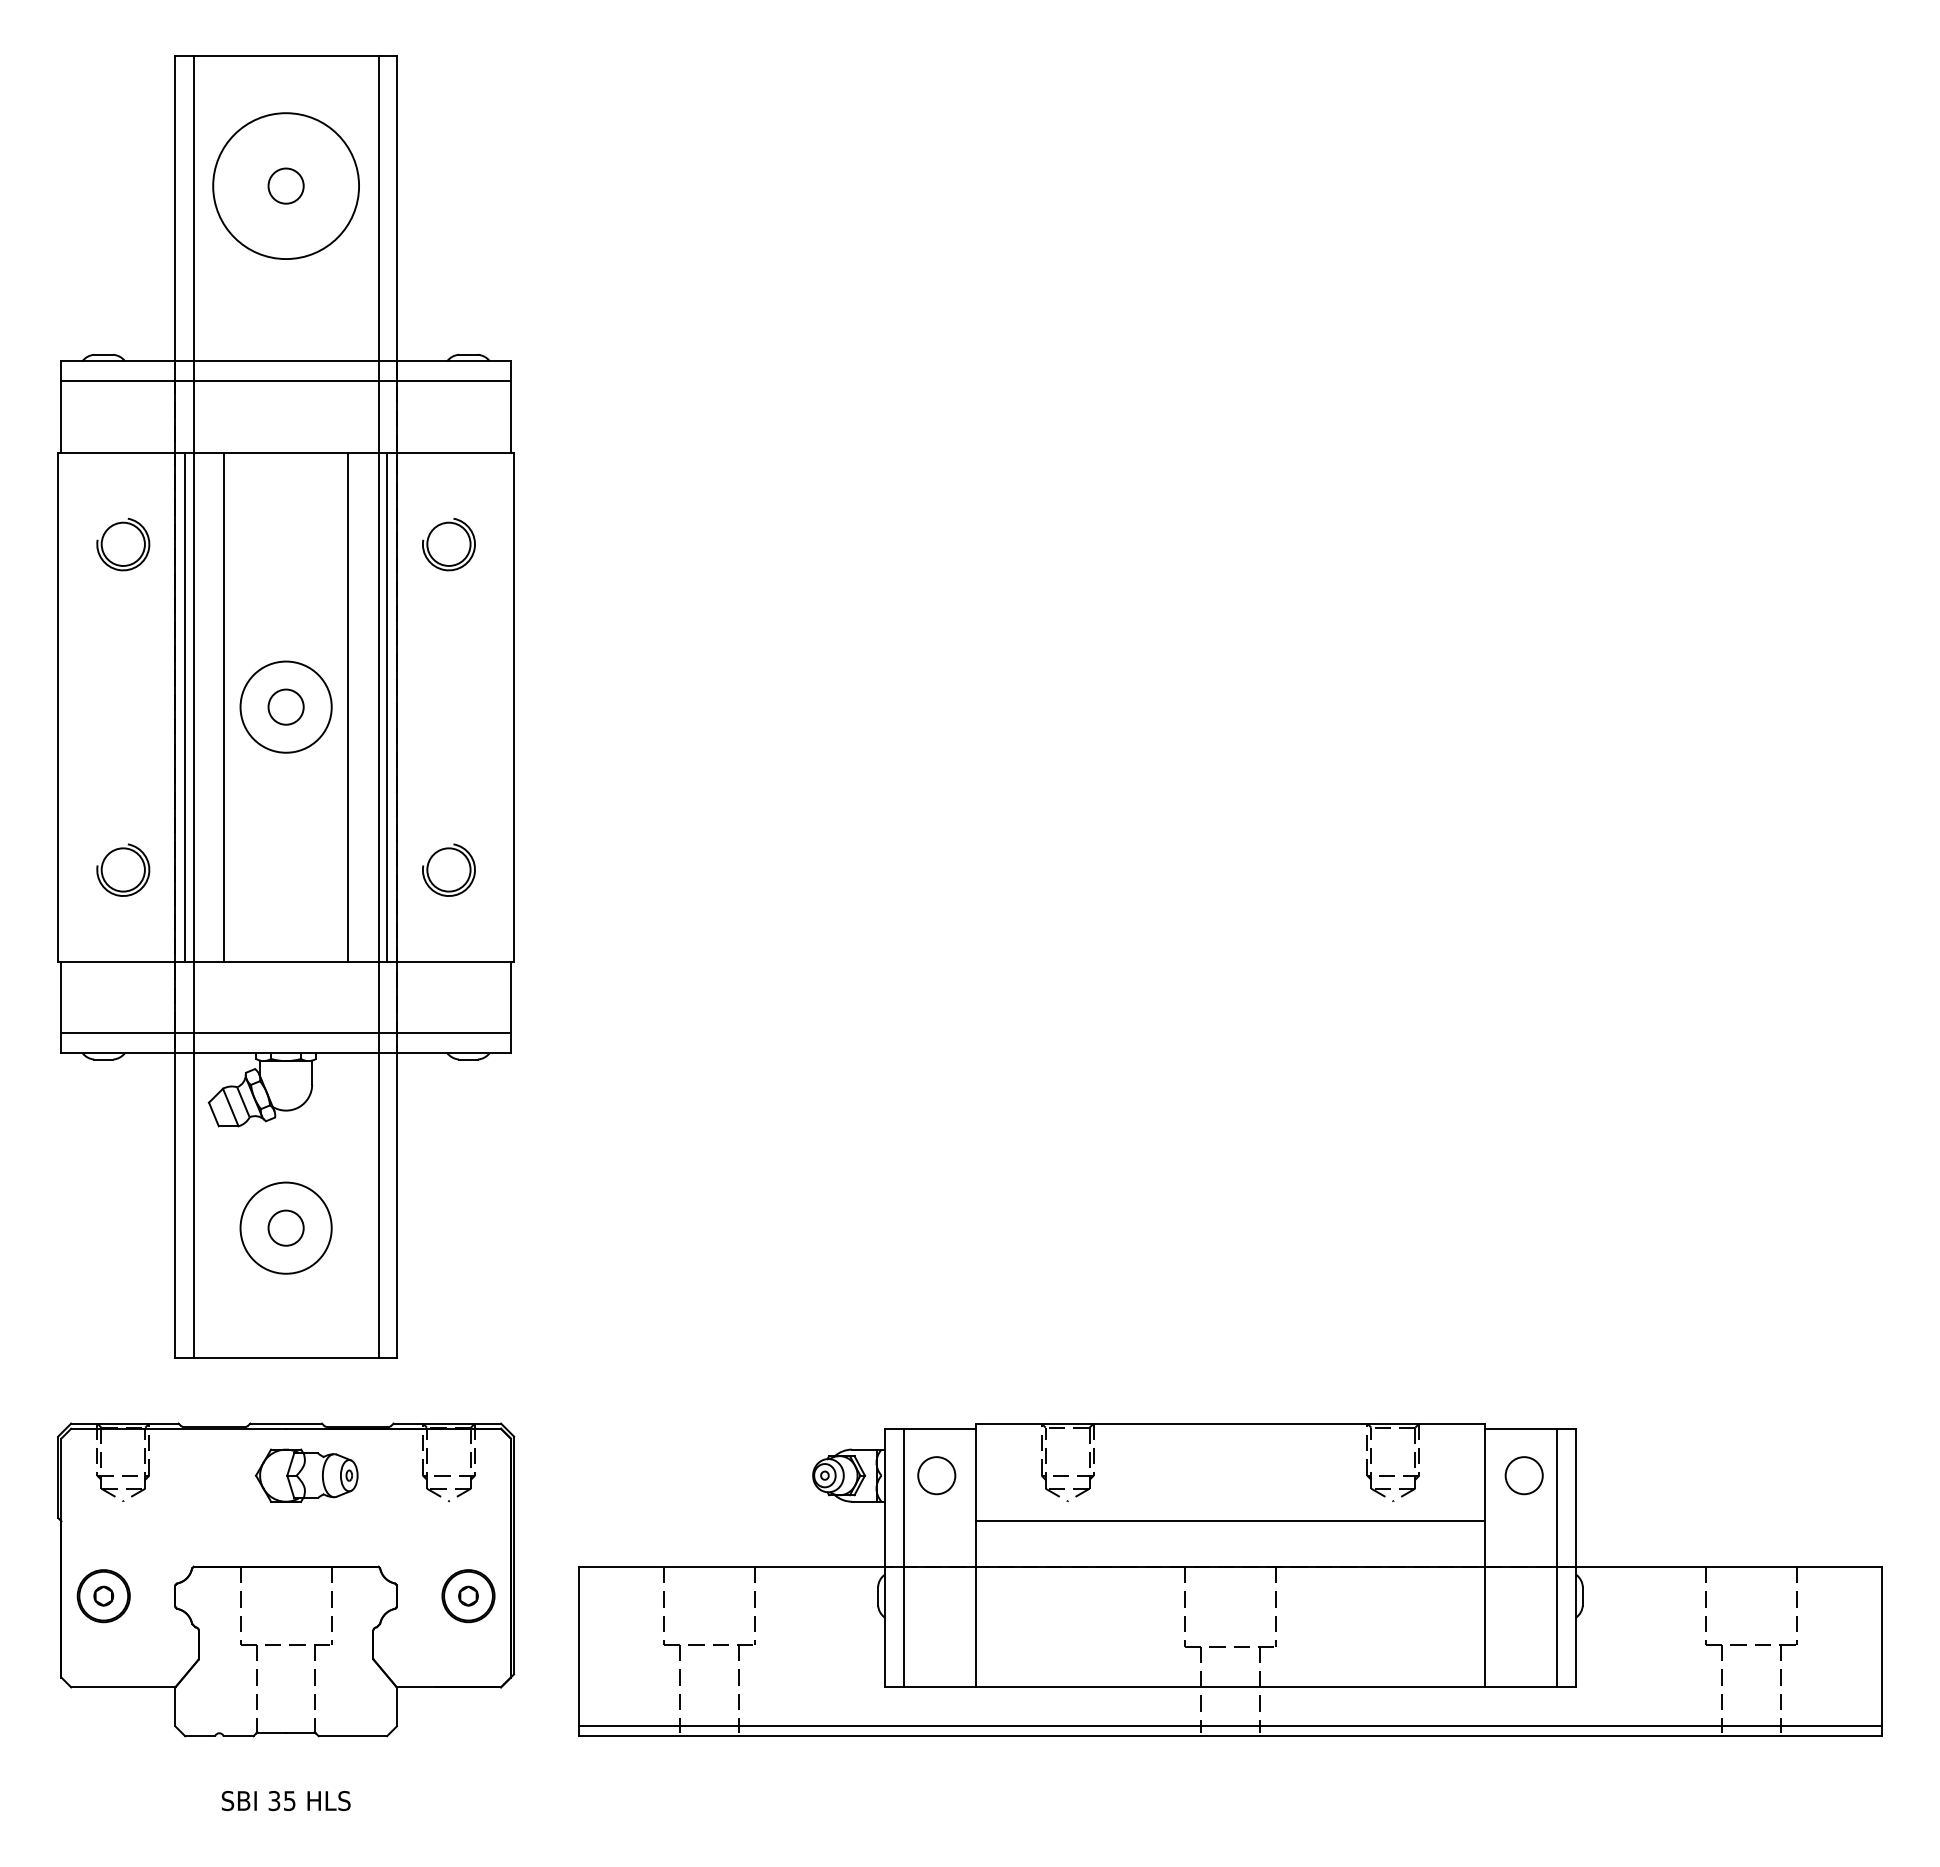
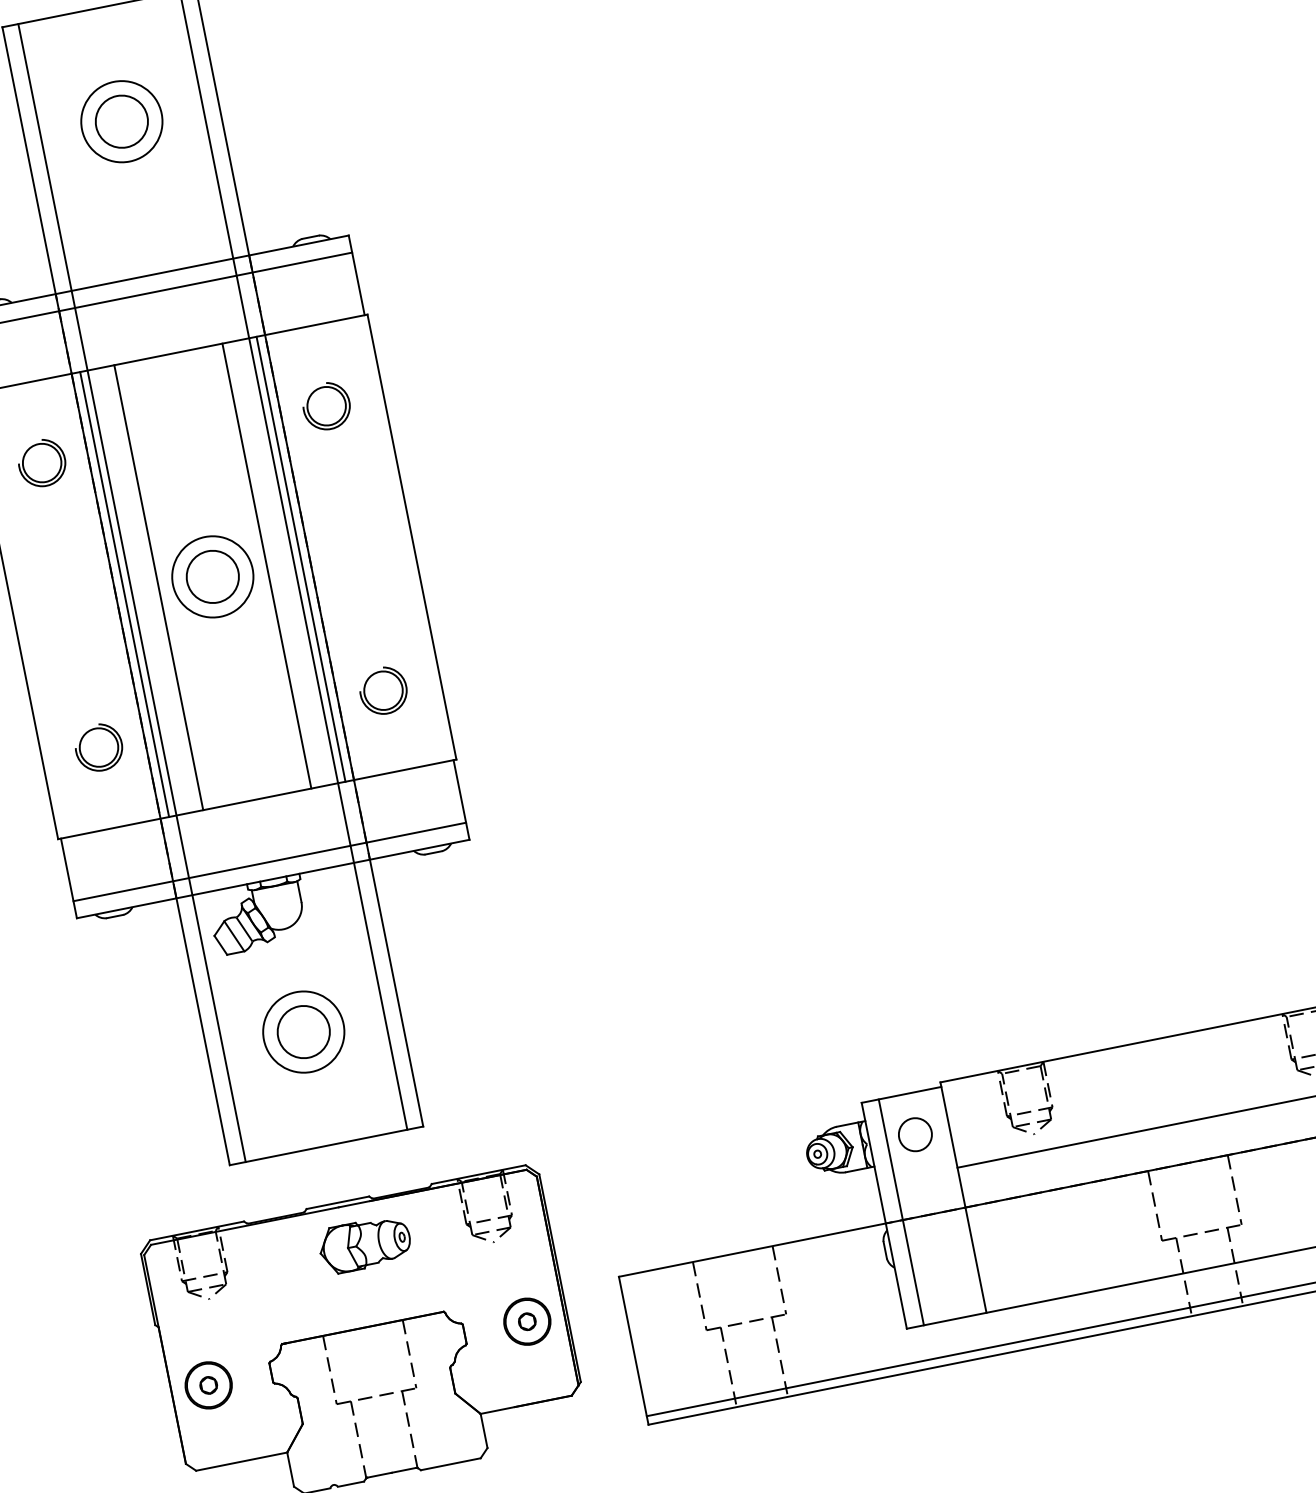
circle: (285, 185) -> (121, 121), size x0.62
circle: (285, 185) -> (121, 121), size x1.67
circle: (285, 706) -> (212, 576), size x1.67
circle: (285, 1227) -> (303, 1031), size x1.67

